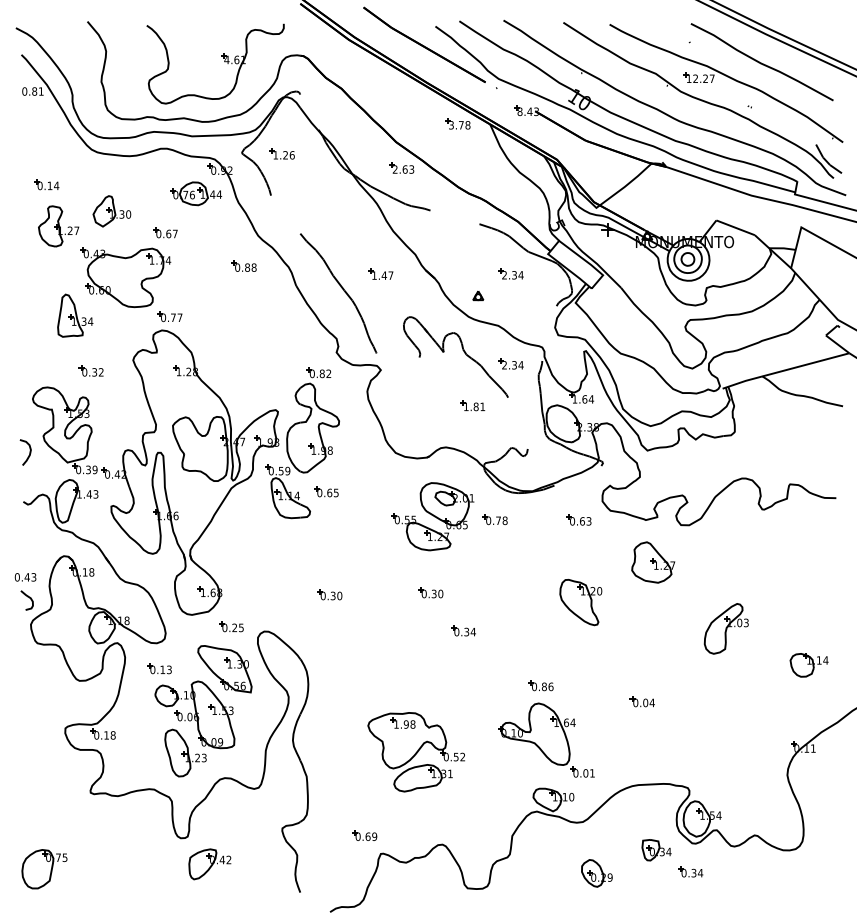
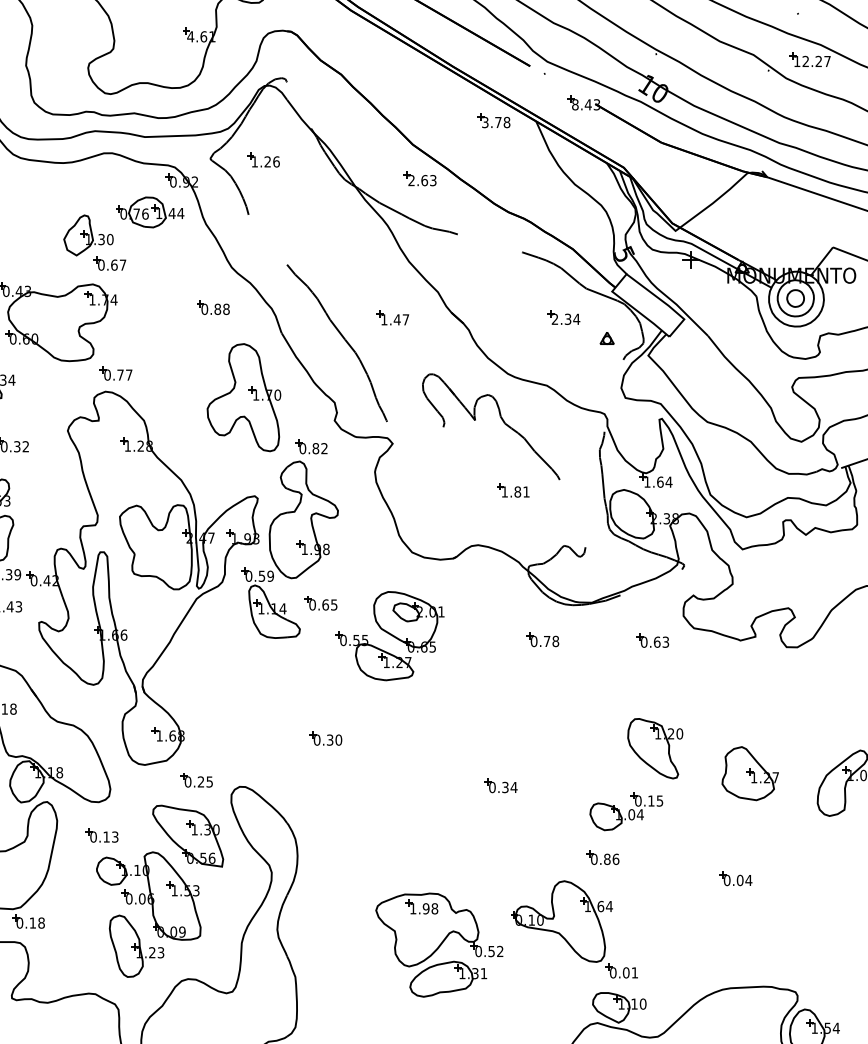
part: (111, 211) -> (87, 235), moved
part: (478, 295) -> (607, 337), moved
part: (266, 334) -> (242, 397), added
part: (510, 363) -> (562, 435), removed
part: (432, 516) -> (389, 635), moved
part: (653, 562) -> (750, 773), moved
part: (430, 592) -> (457, 735), removed
part: (558, 650) -> (625, 811), added
part: (546, 739) -> (574, 928), moved

